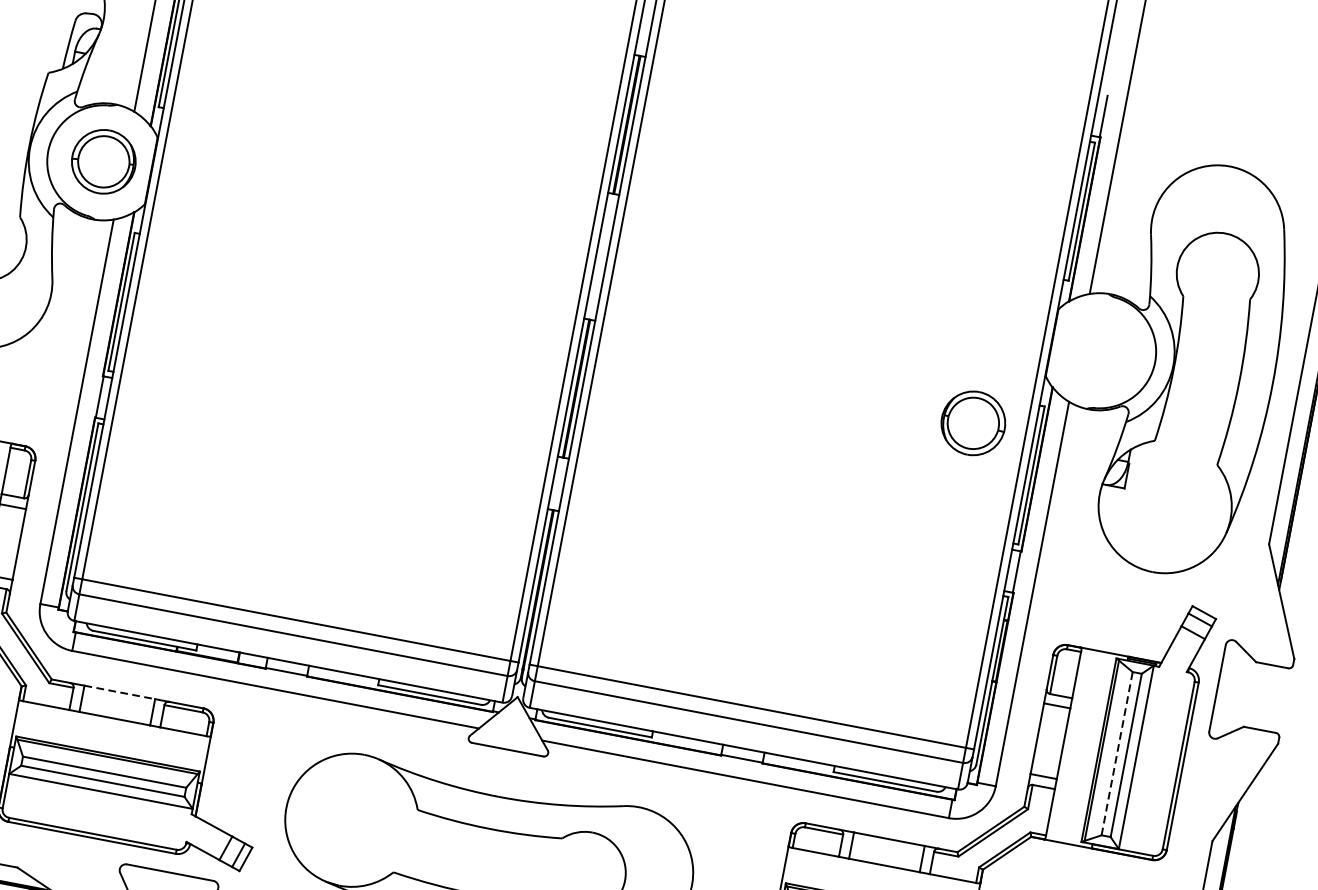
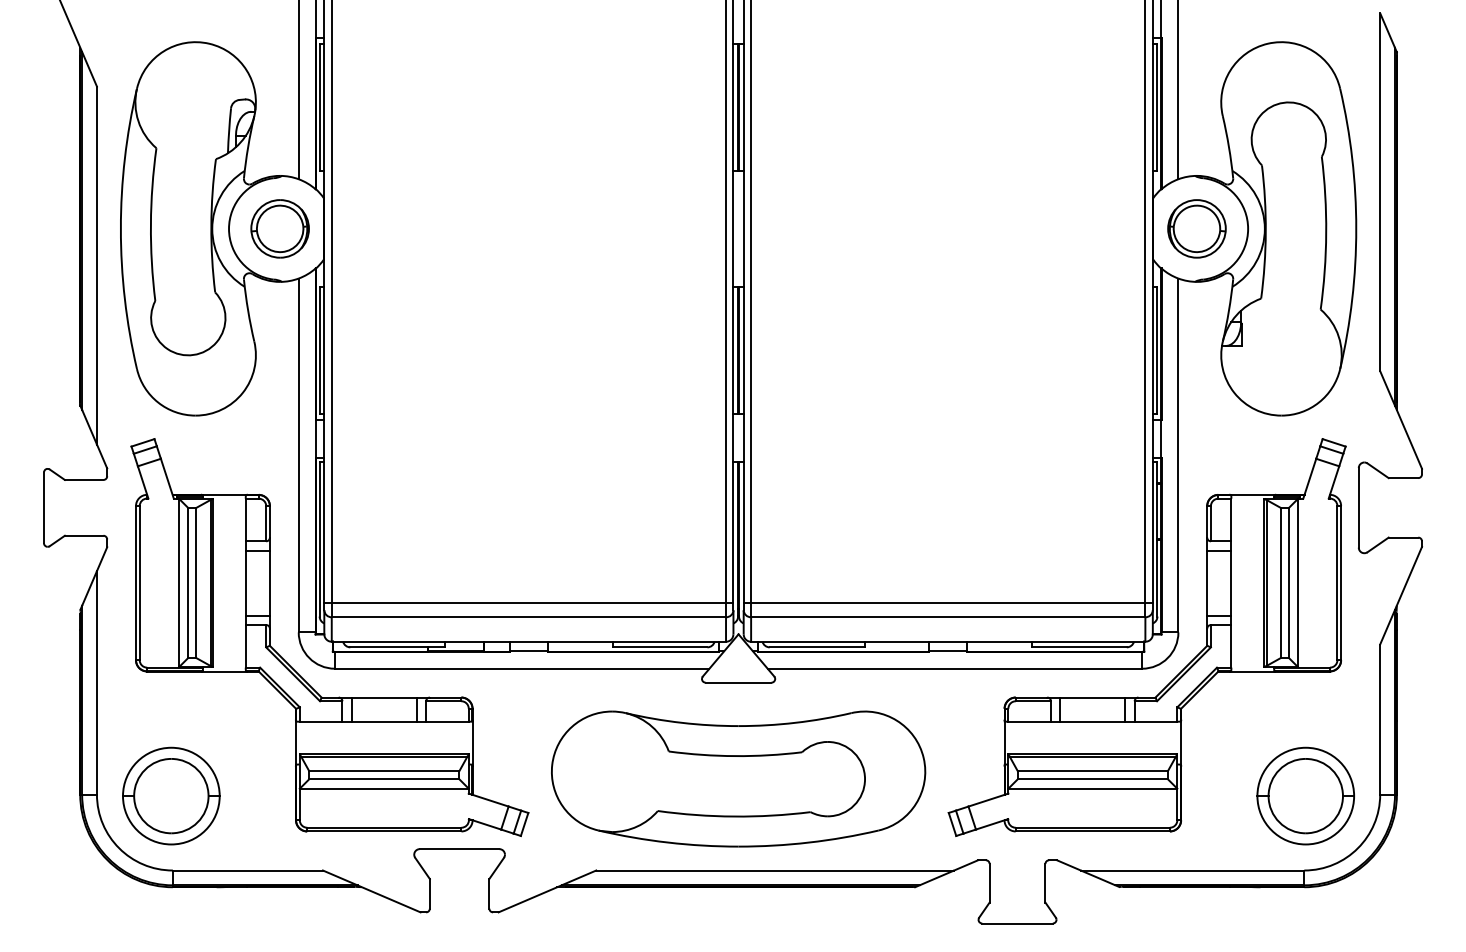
part: (972, 422) -> (1196, 228), moved
line: (120, 692) -> (384, 697), dashed -> solid
line: (1117, 753) -> (1280, 582), dashed -> solid

